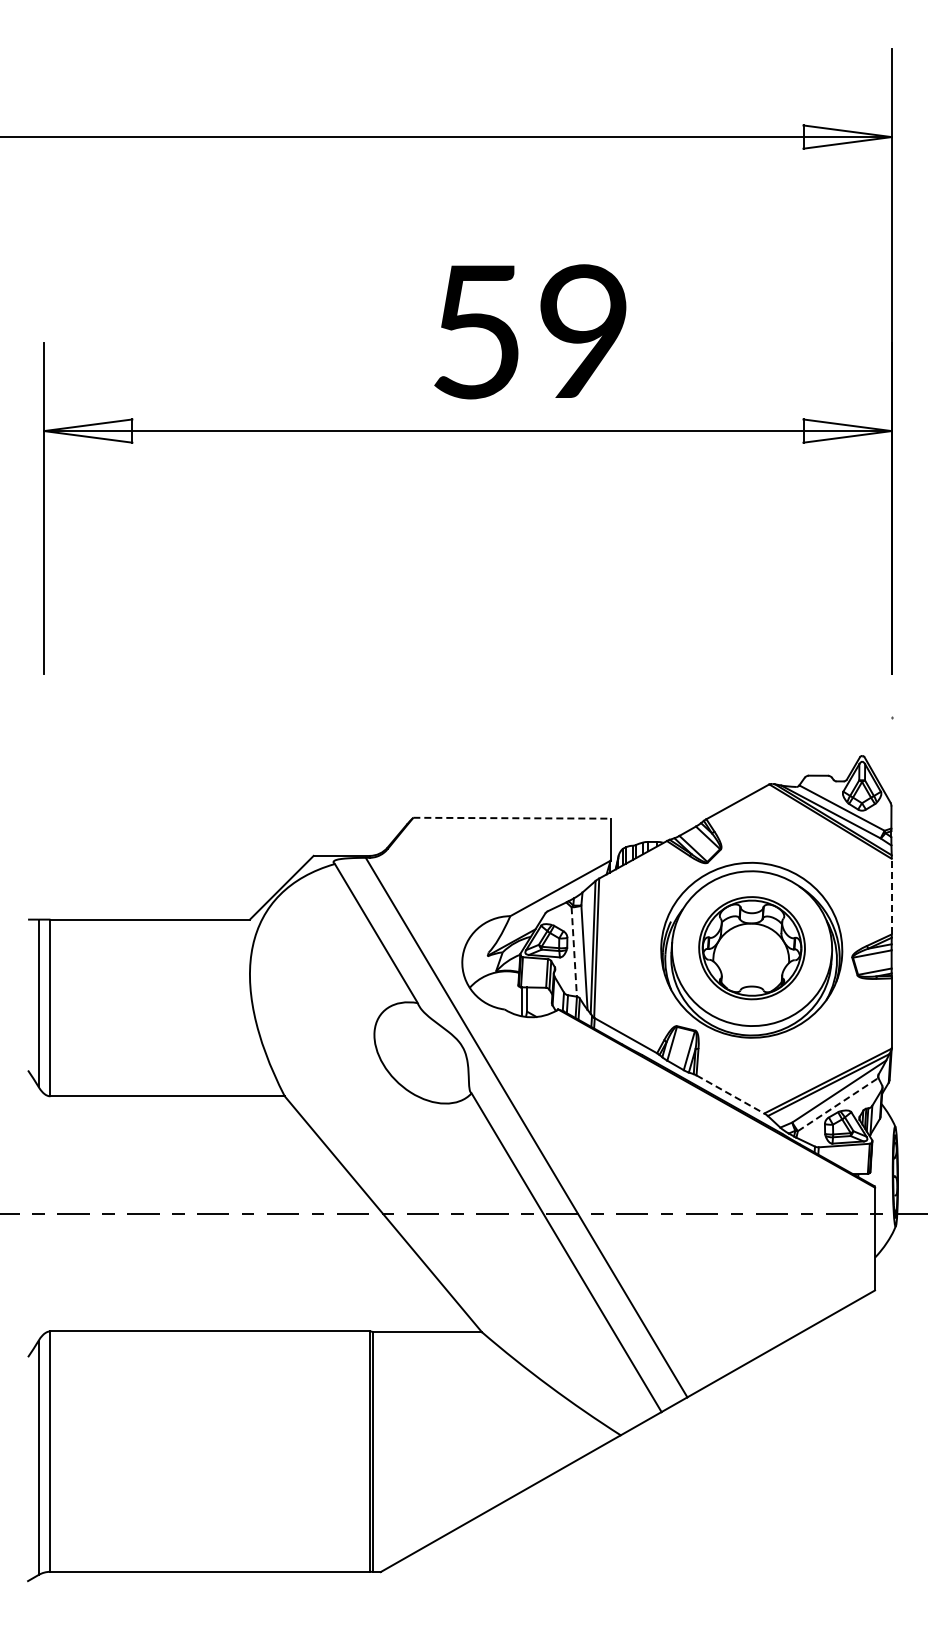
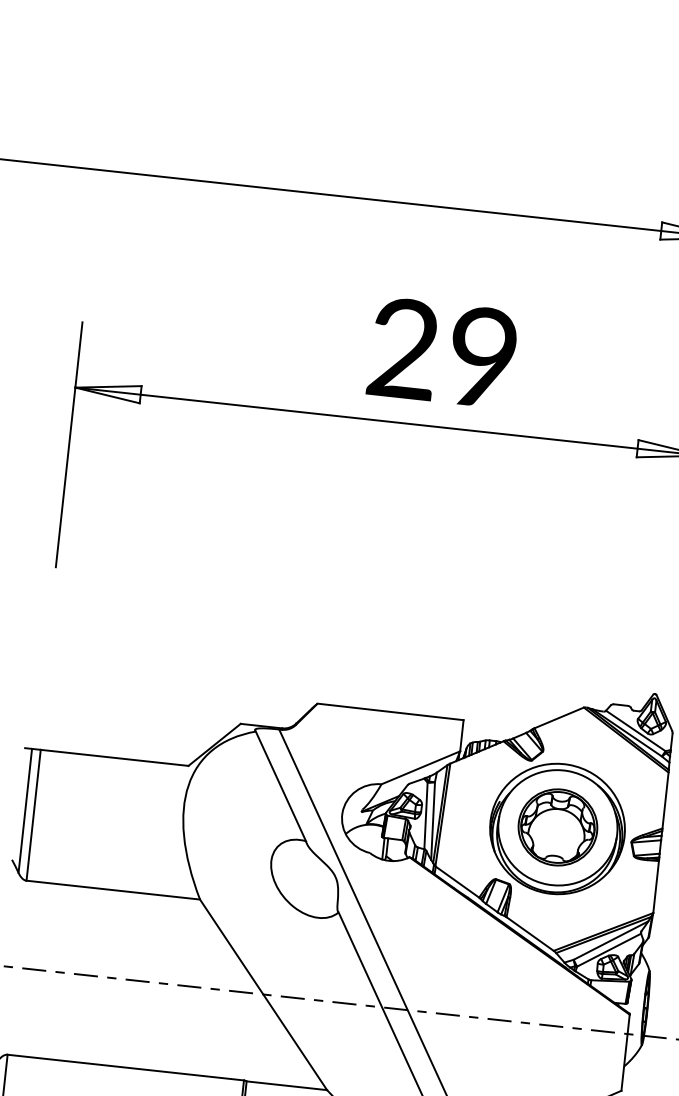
text: (476, 331) -> (403, 348), 59 -> 29
line: (511, 818) -> (390, 712), dashed -> solid
line: (891, 896) -> (665, 800), dashed -> solid
line: (574, 951) -> (426, 815), dashed -> solid
line: (730, 1094) -> (530, 934), dashed -> solid
line: (838, 1104) -> (609, 950), dashed -> solid

